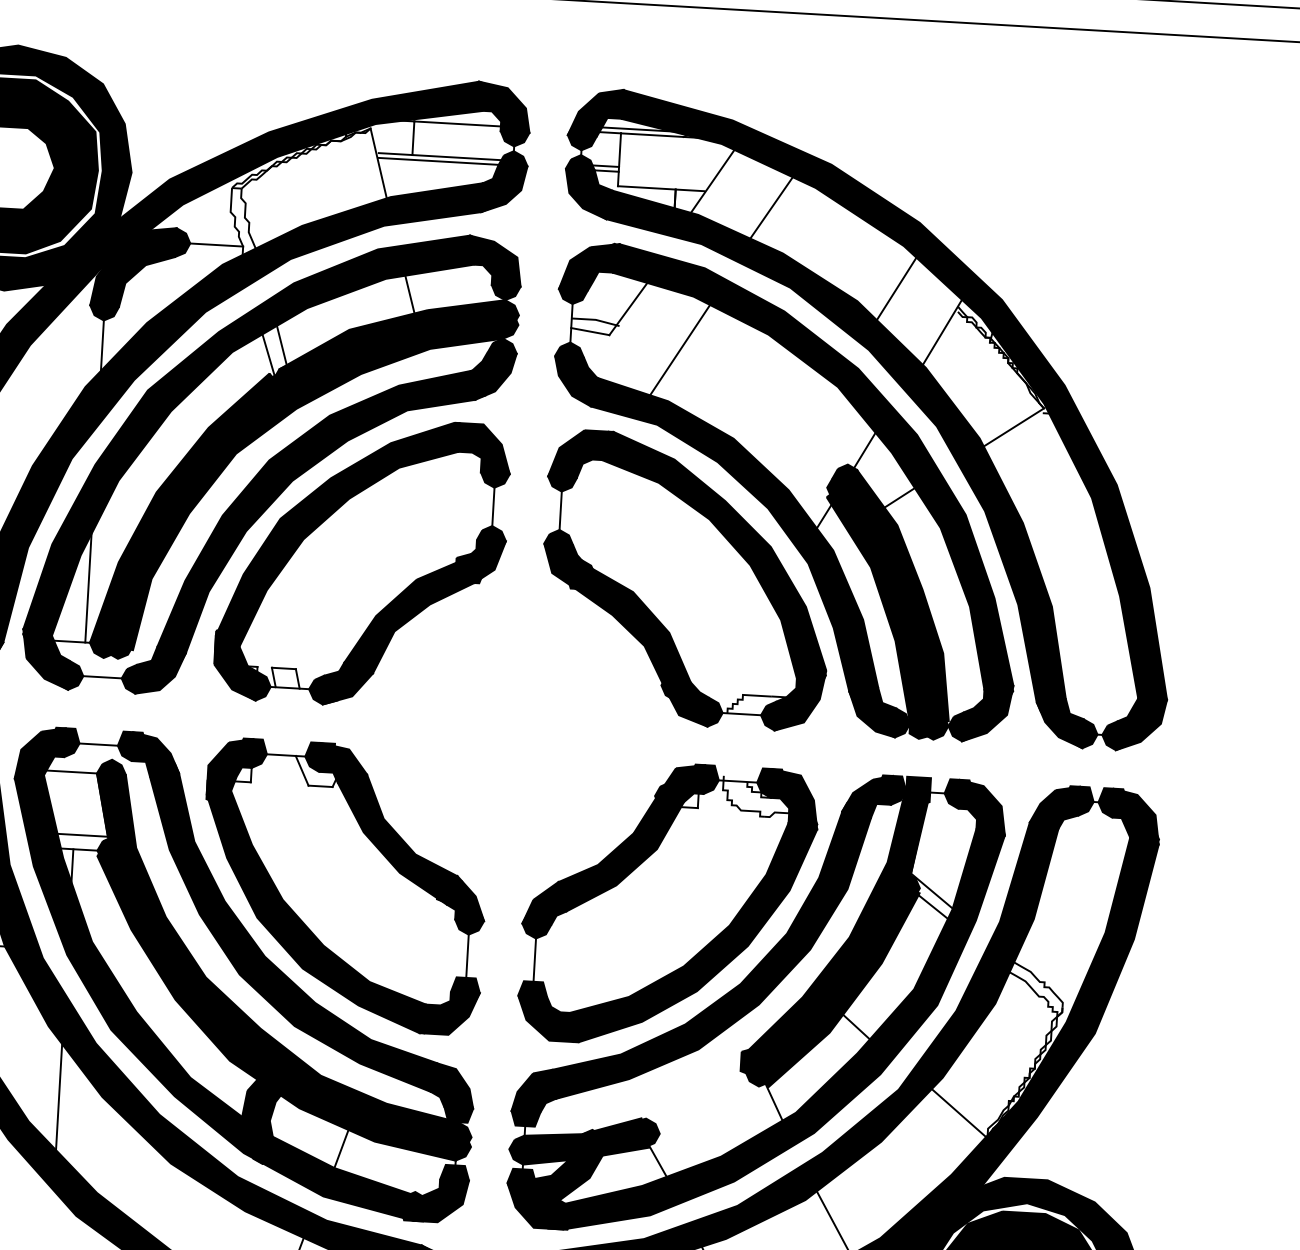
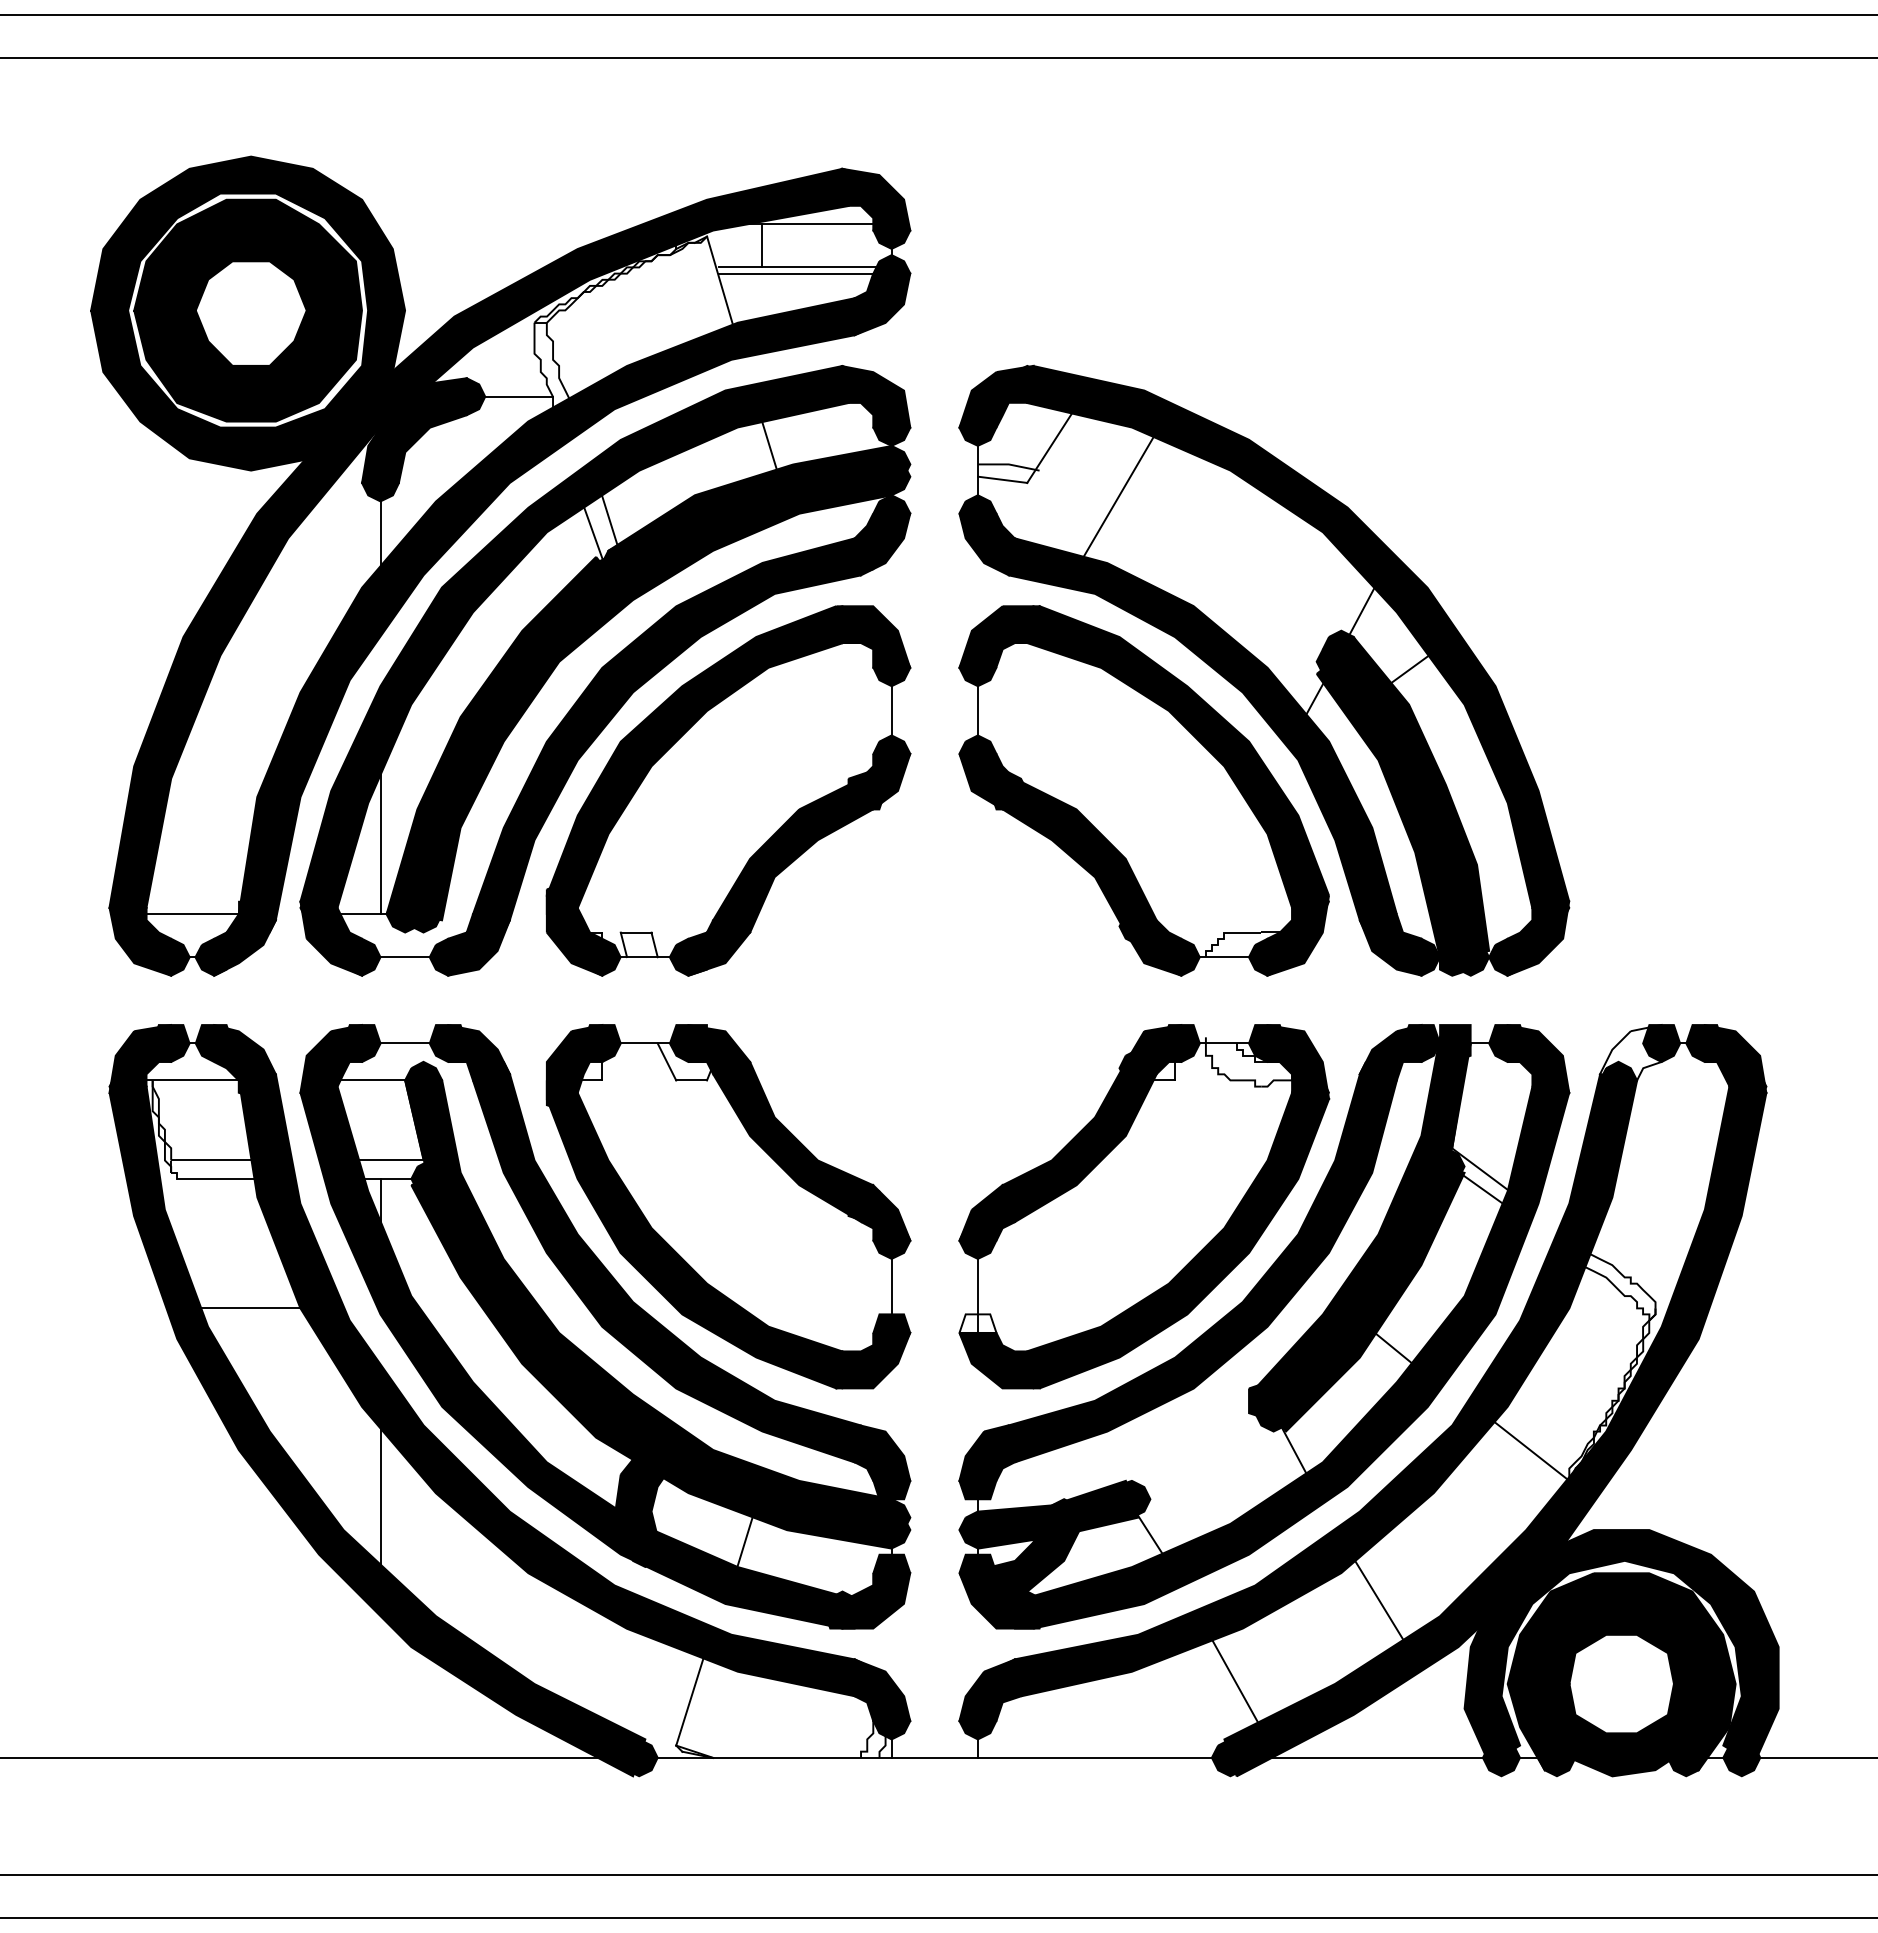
part: (901, 387) -> (1404, 528), removed
fill: (1054, 806) -> (1630, 1052), removed
fill: (532, 993) -> (977, 1329), removed

